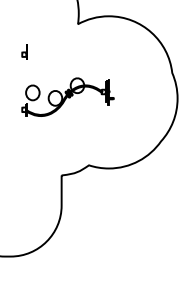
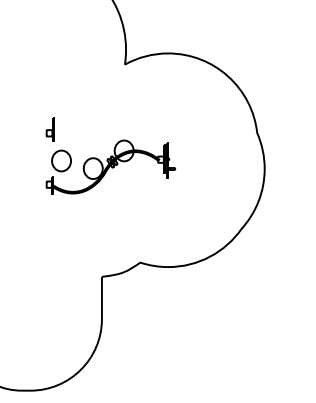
part: (24, 51) -> (49, 129), moved

